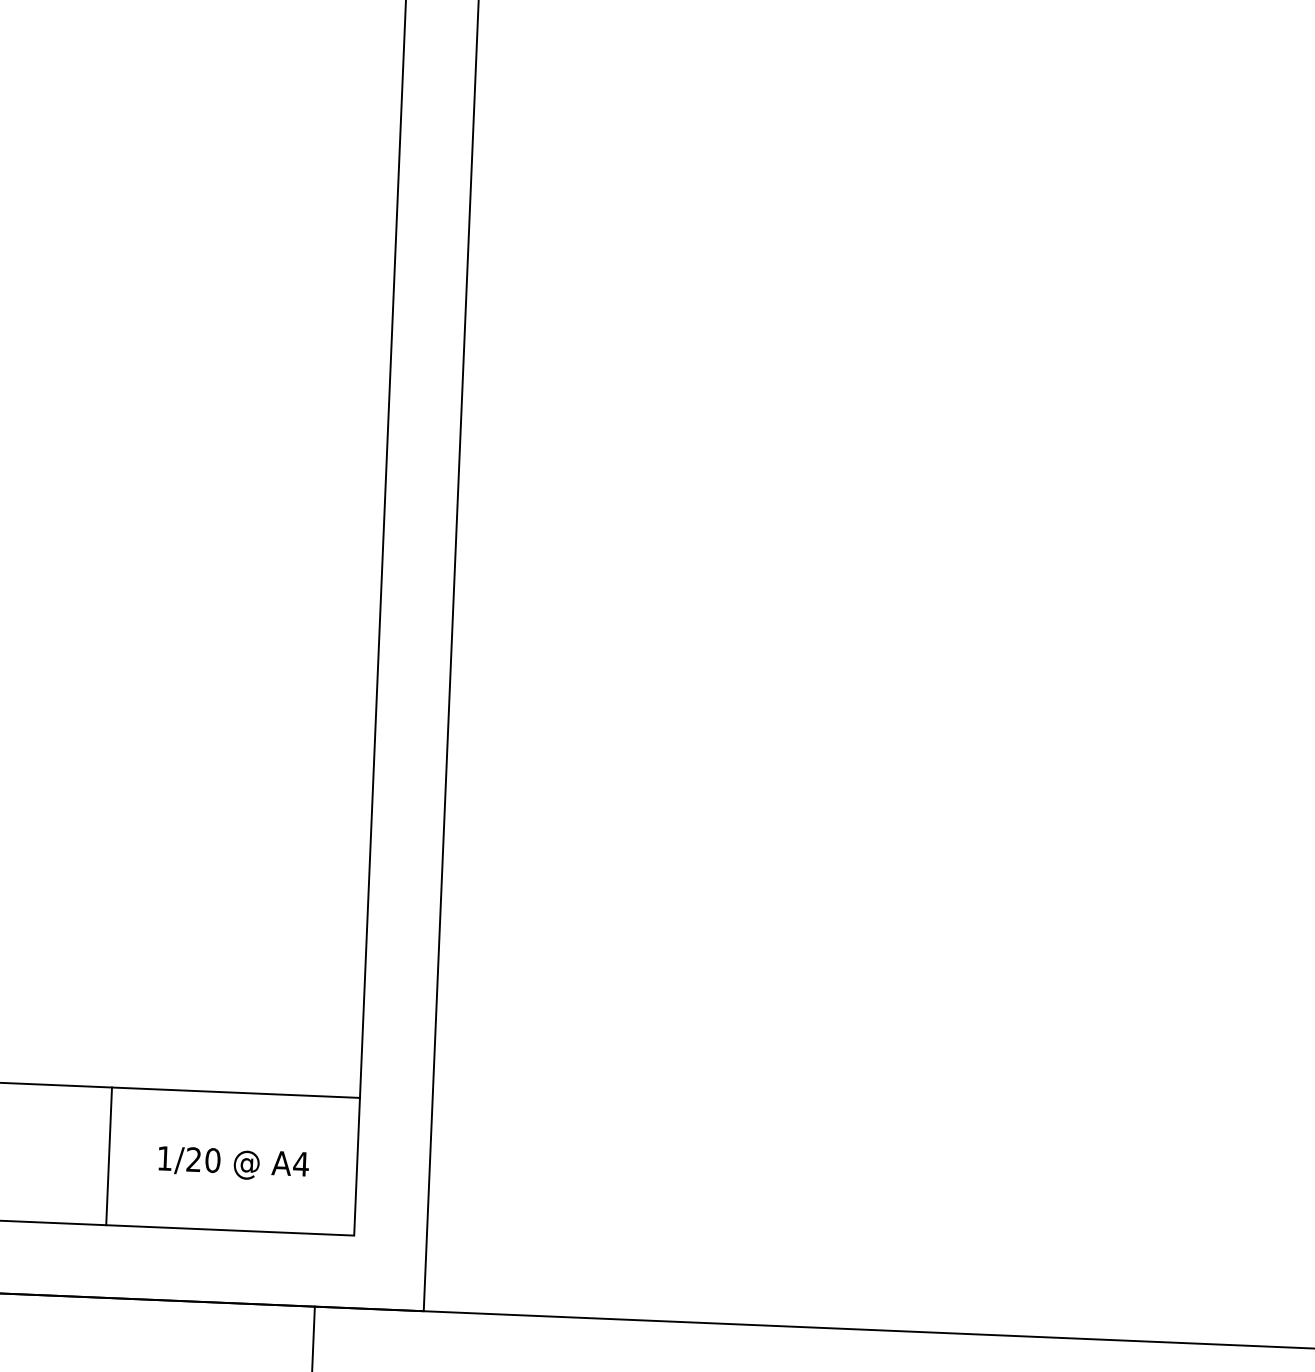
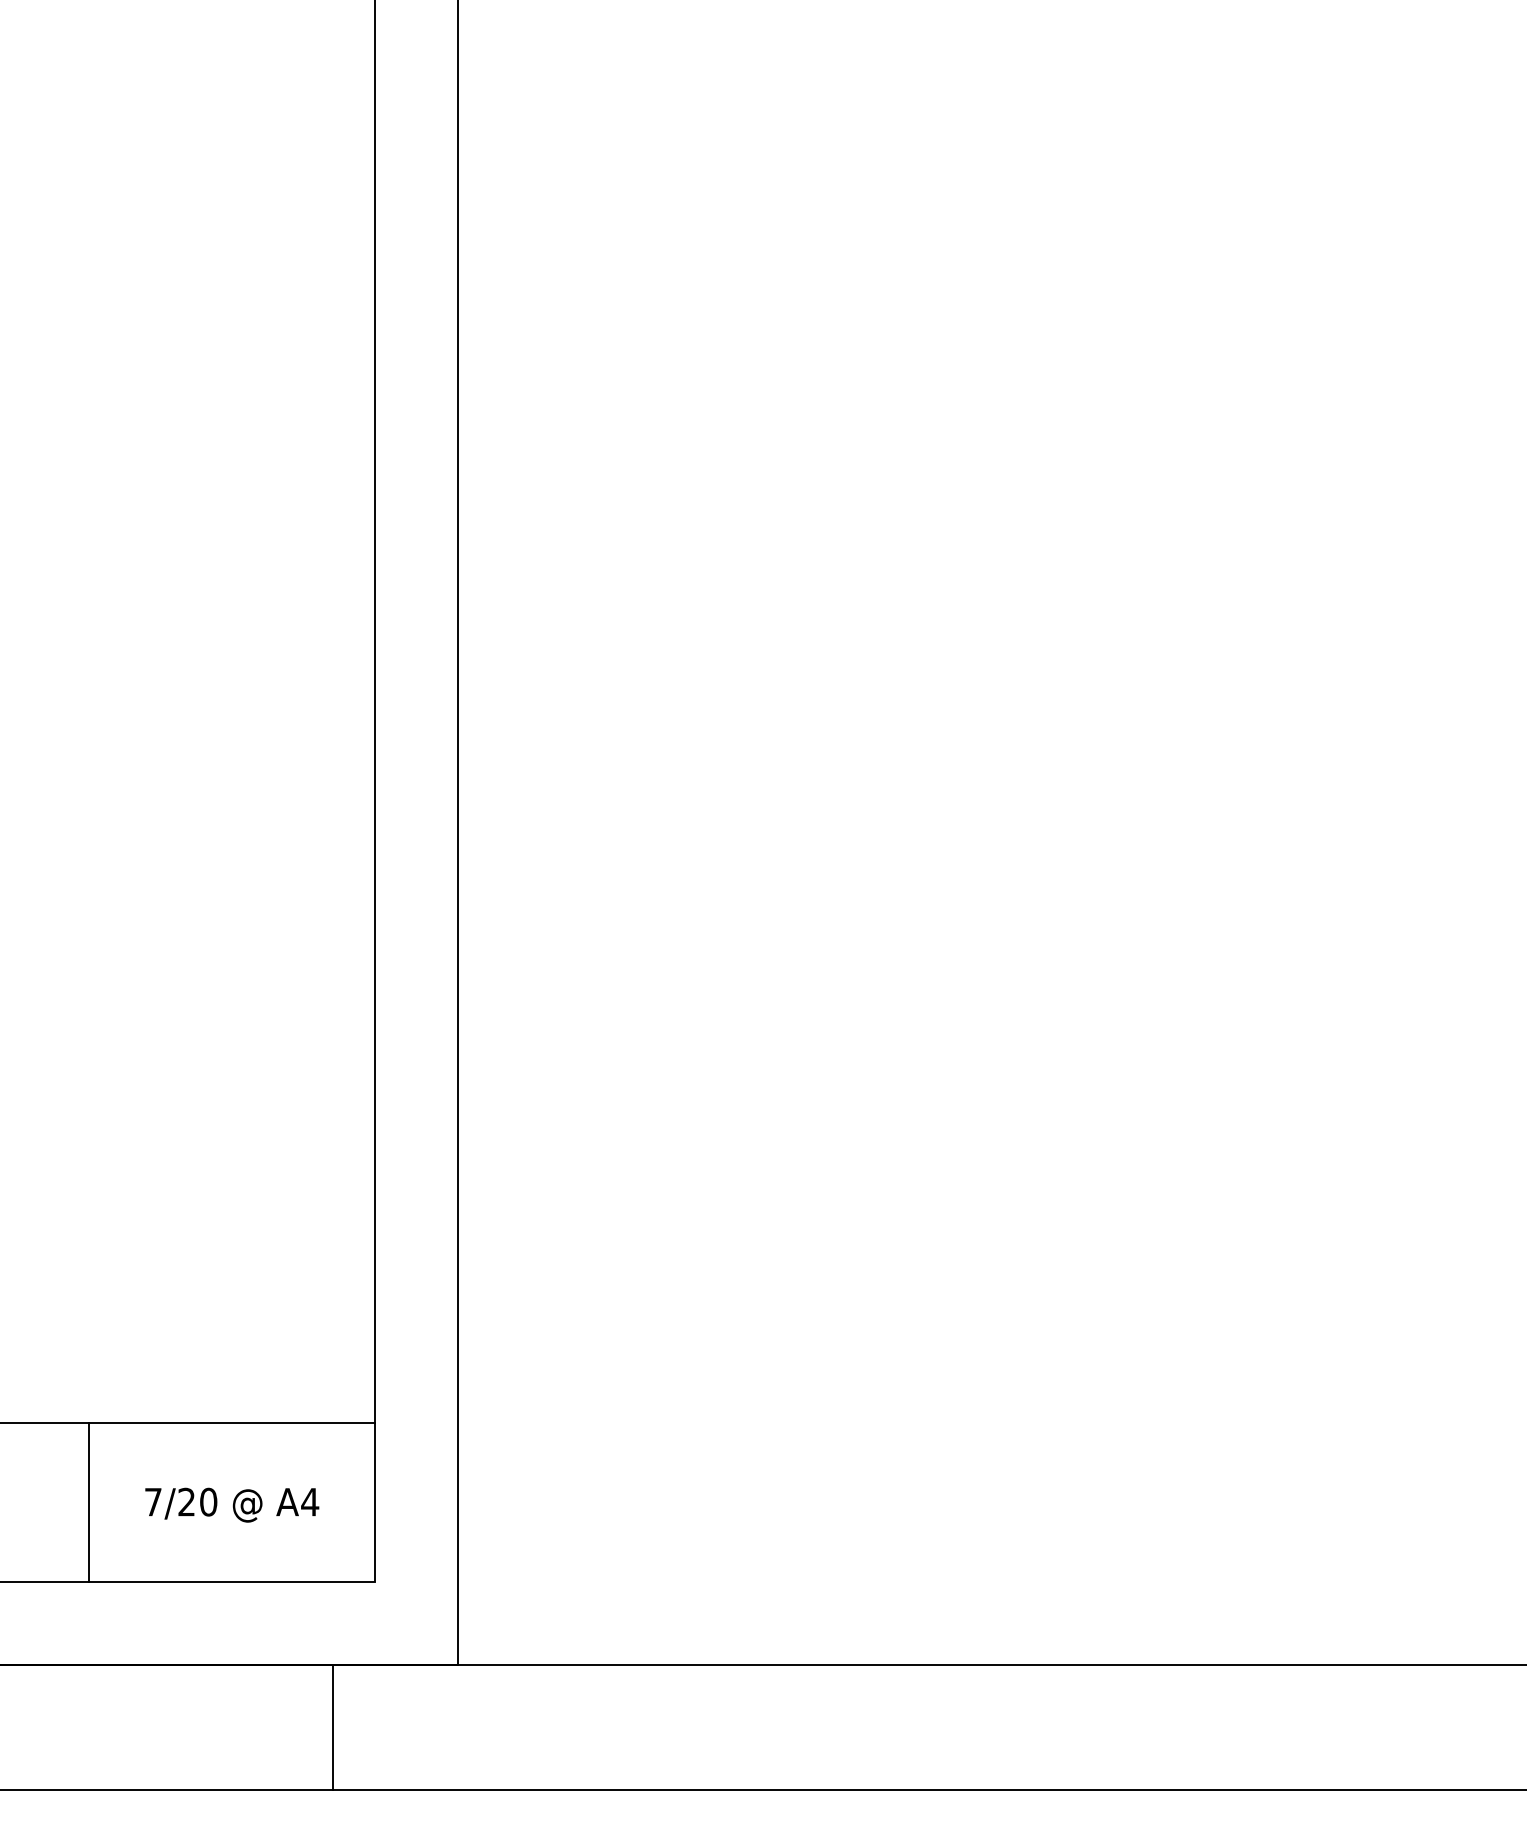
text: (165, 1158) -> (153, 1502), 1/20 -> 7/20

